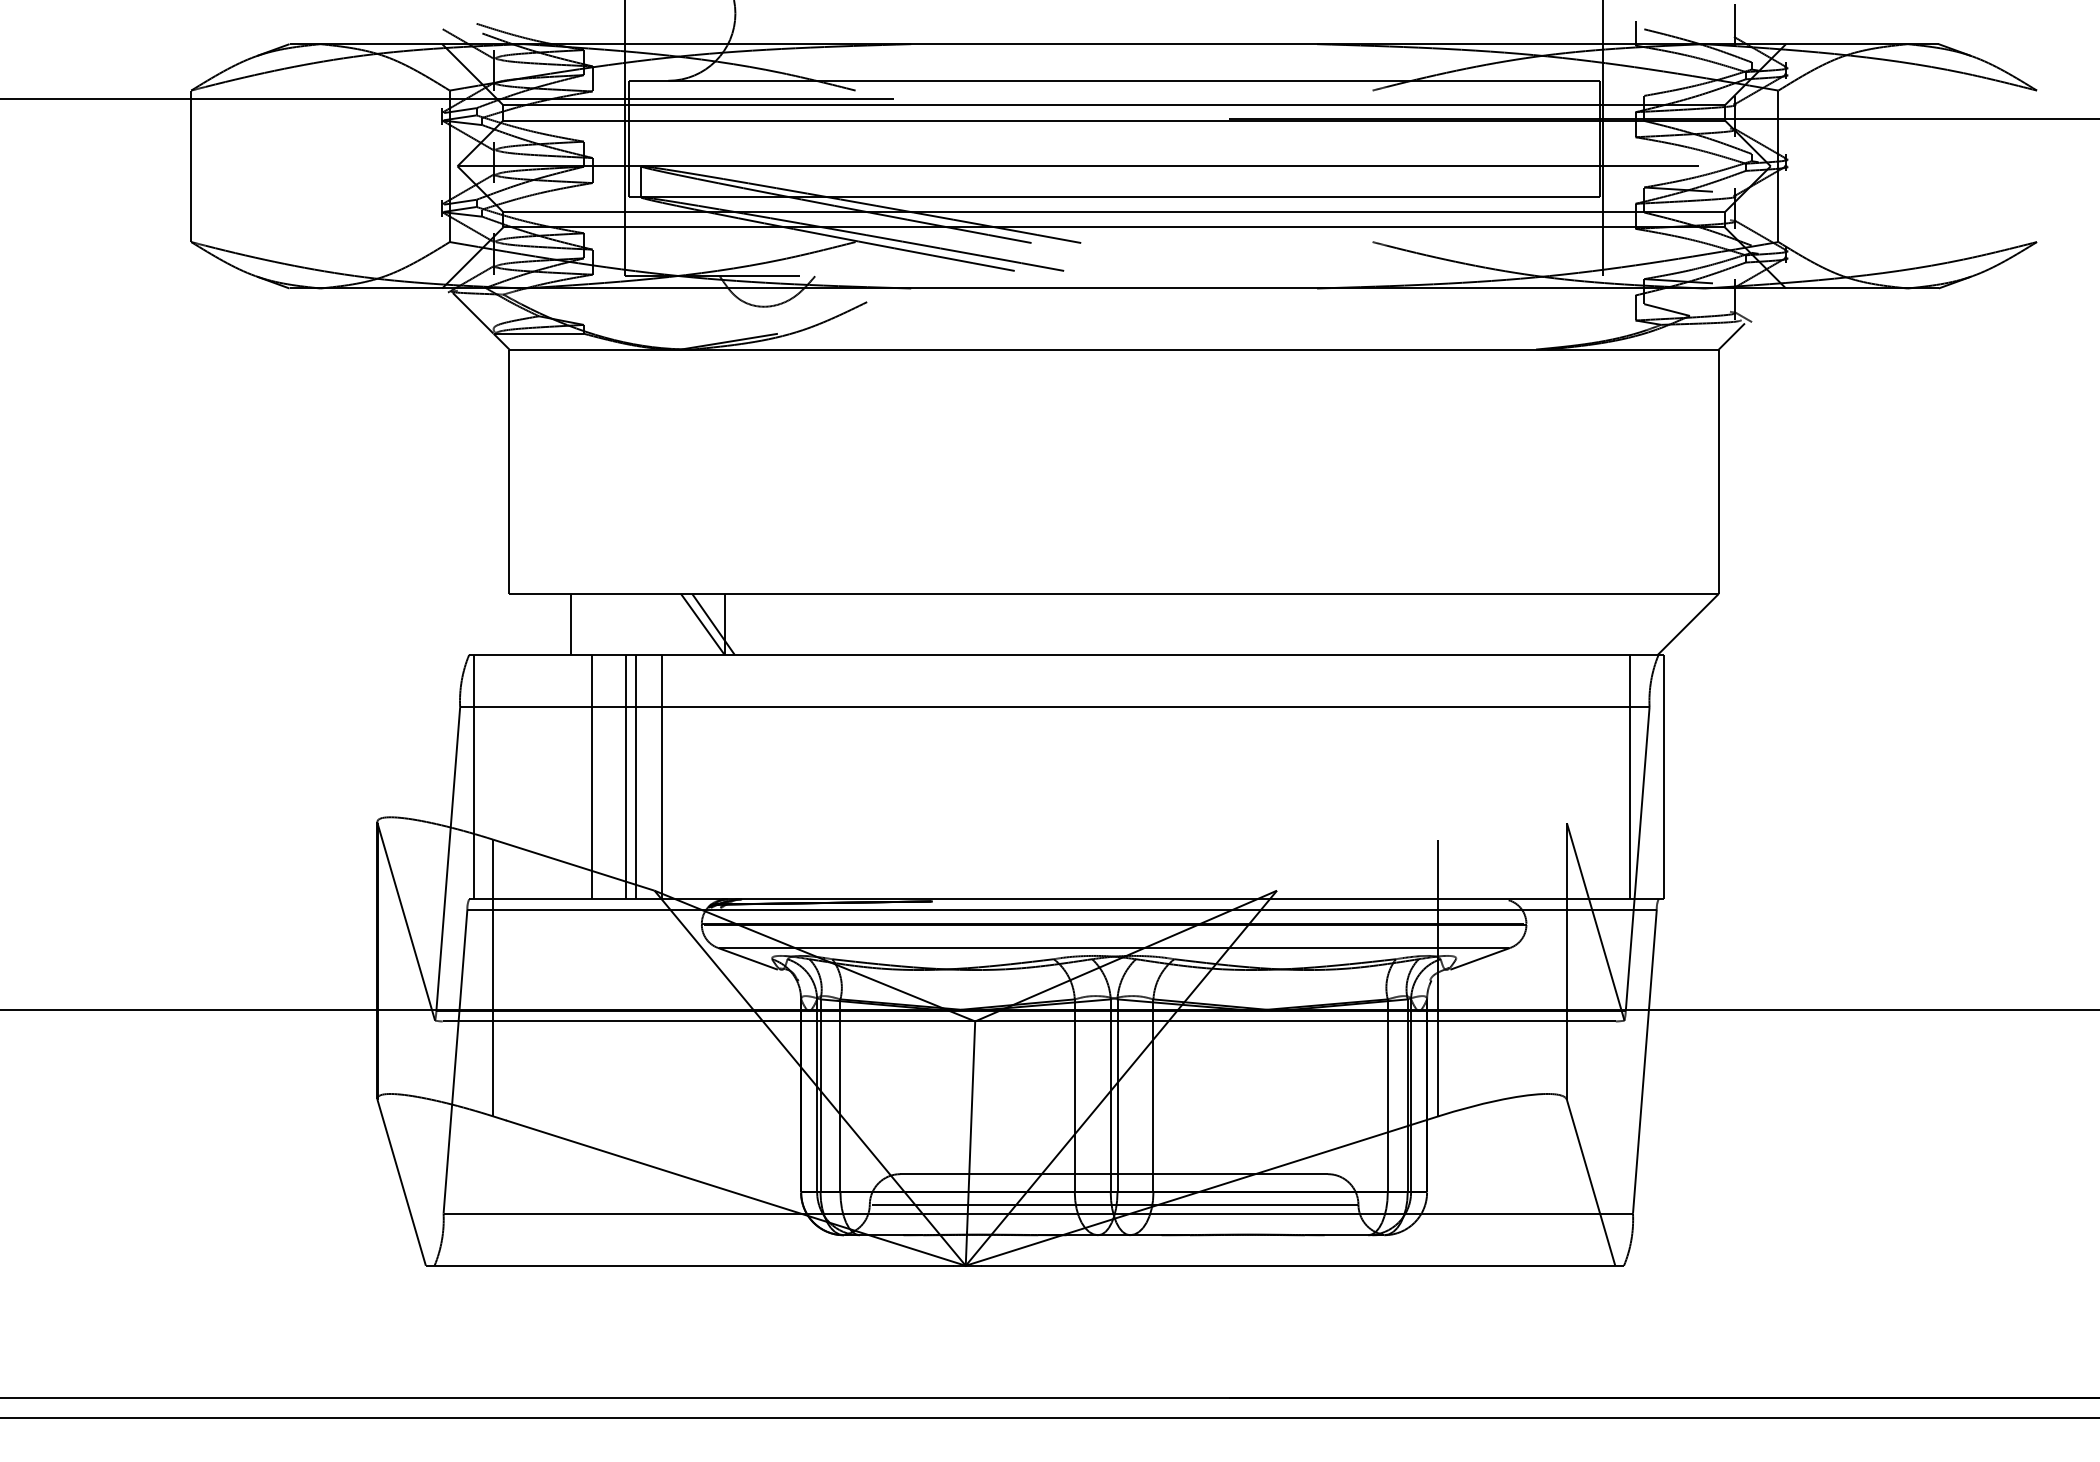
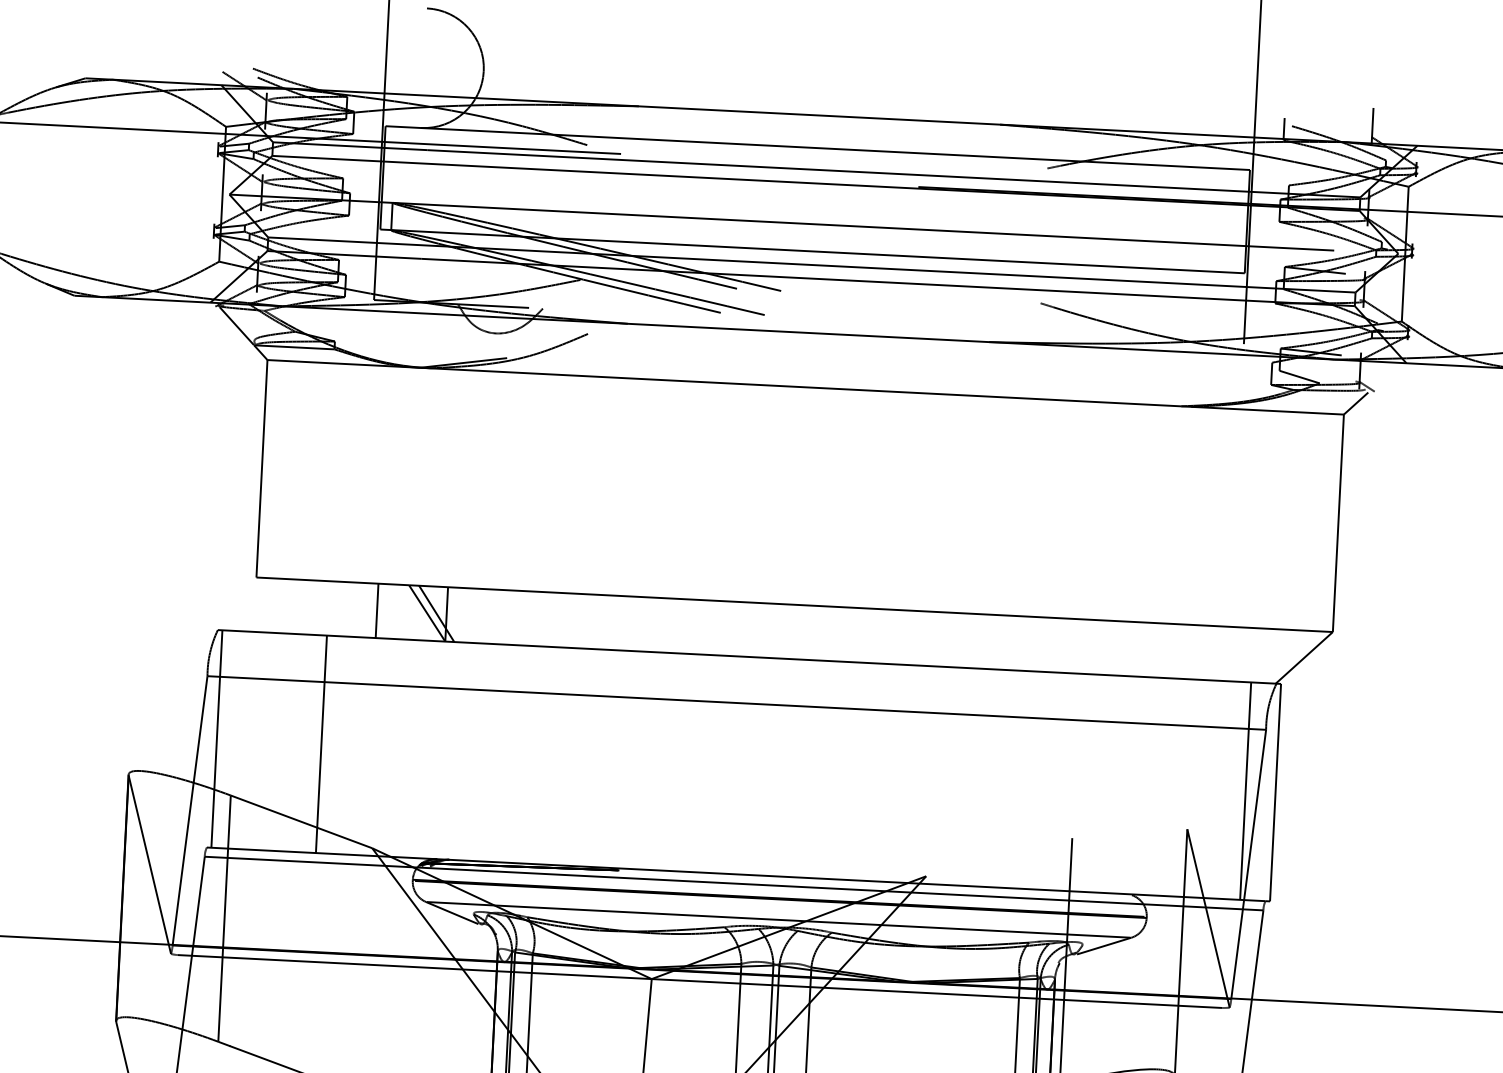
line: (570, 623) -> (377, 610), moved
line: (626, 776) -> (352, 745), removed
line: (635, 776) -> (360, 745), removed
line: (661, 776) -> (383, 746), removed

